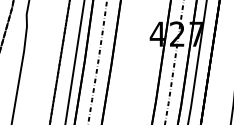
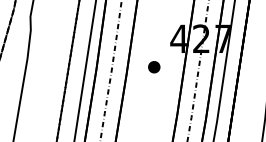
part: (135, 58) -> (153, 66), added

